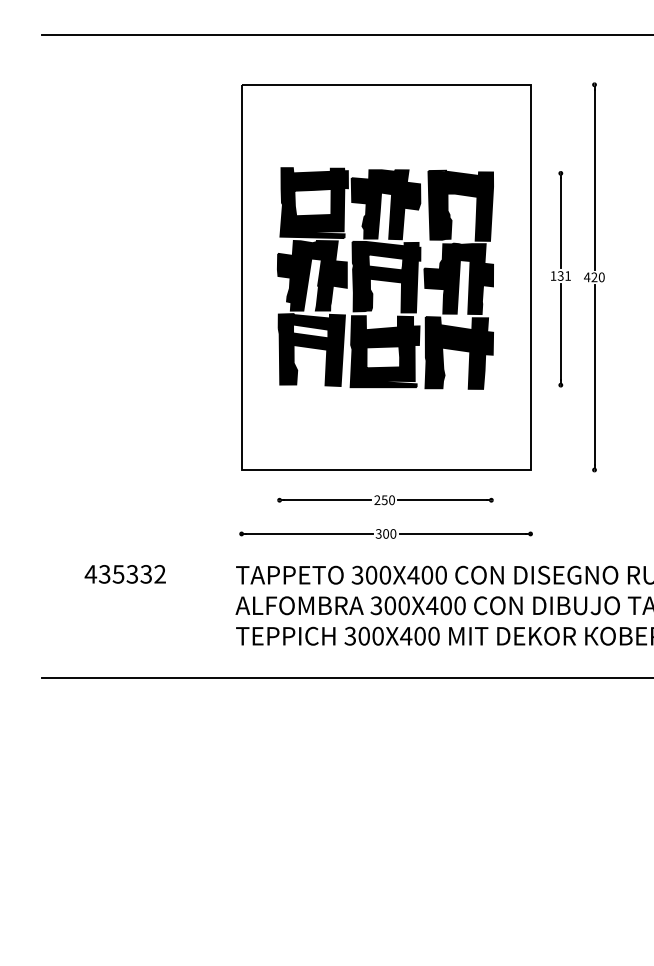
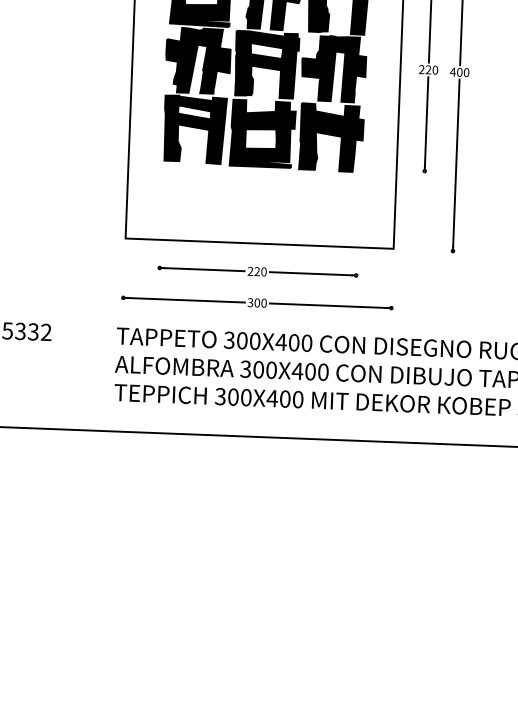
text: (560, 275) -> (428, 69), 131 -> 220
text: (594, 277) -> (459, 72), 420 -> 400
text: (384, 500) -> (257, 271), 250 -> 220

